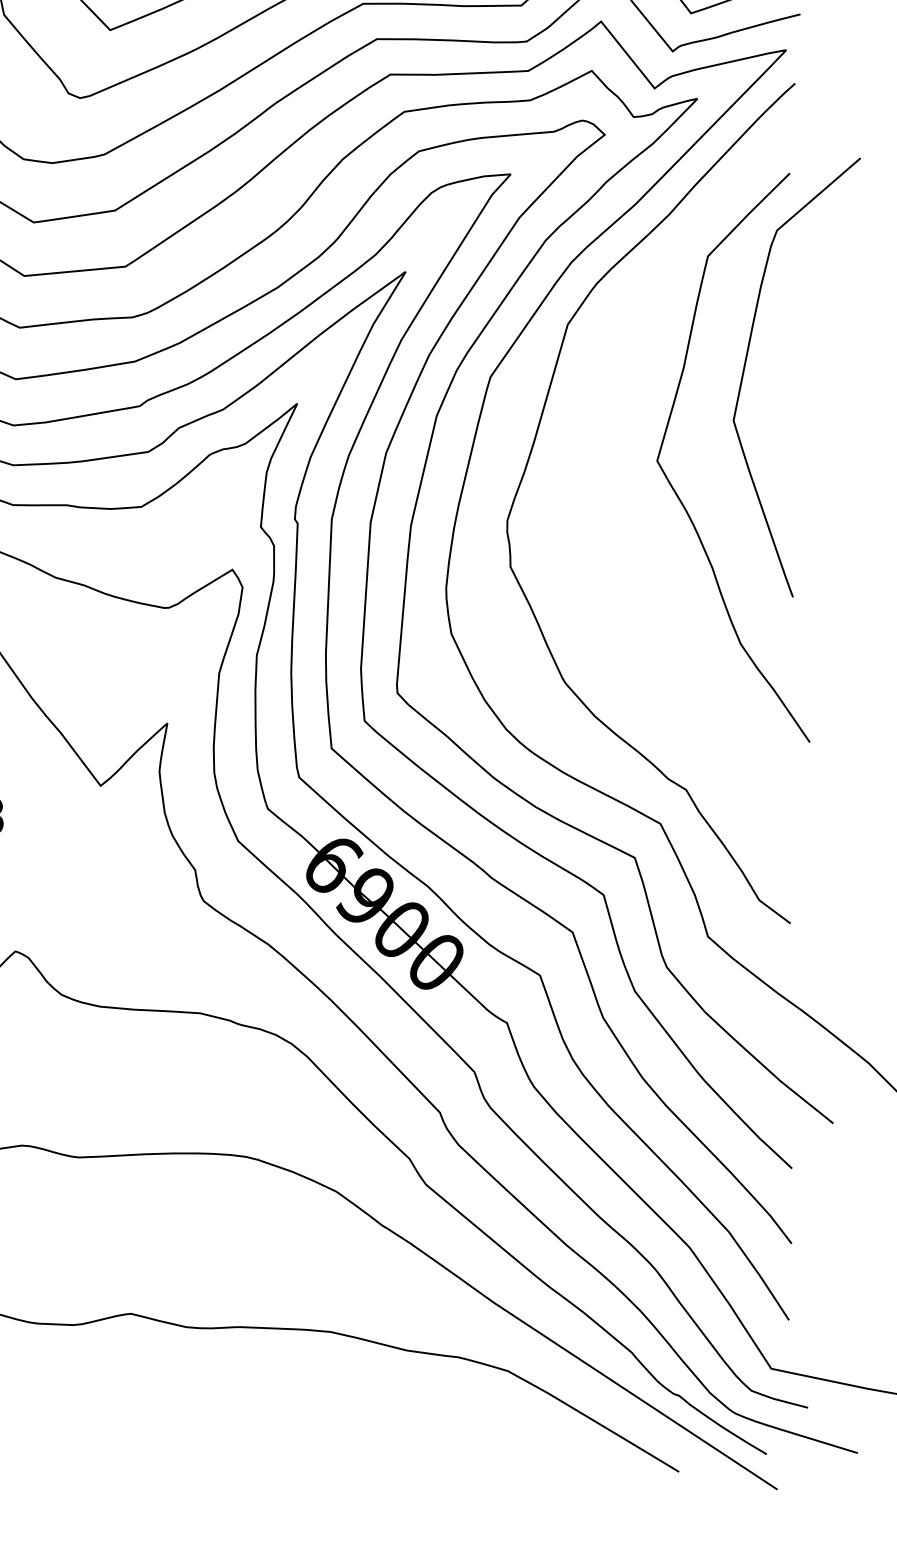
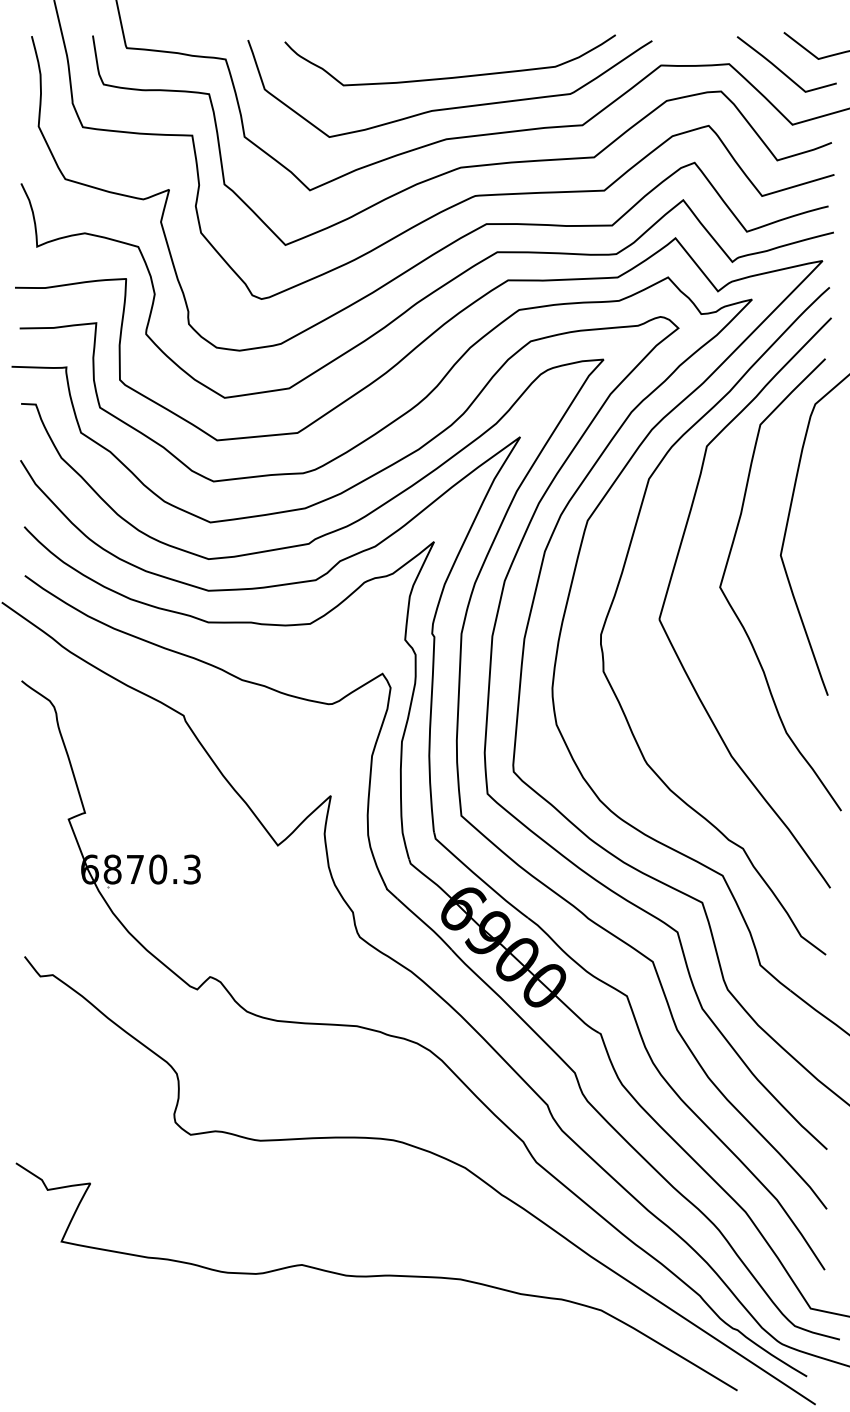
curve: (594, 457) -> (670, 584), added

